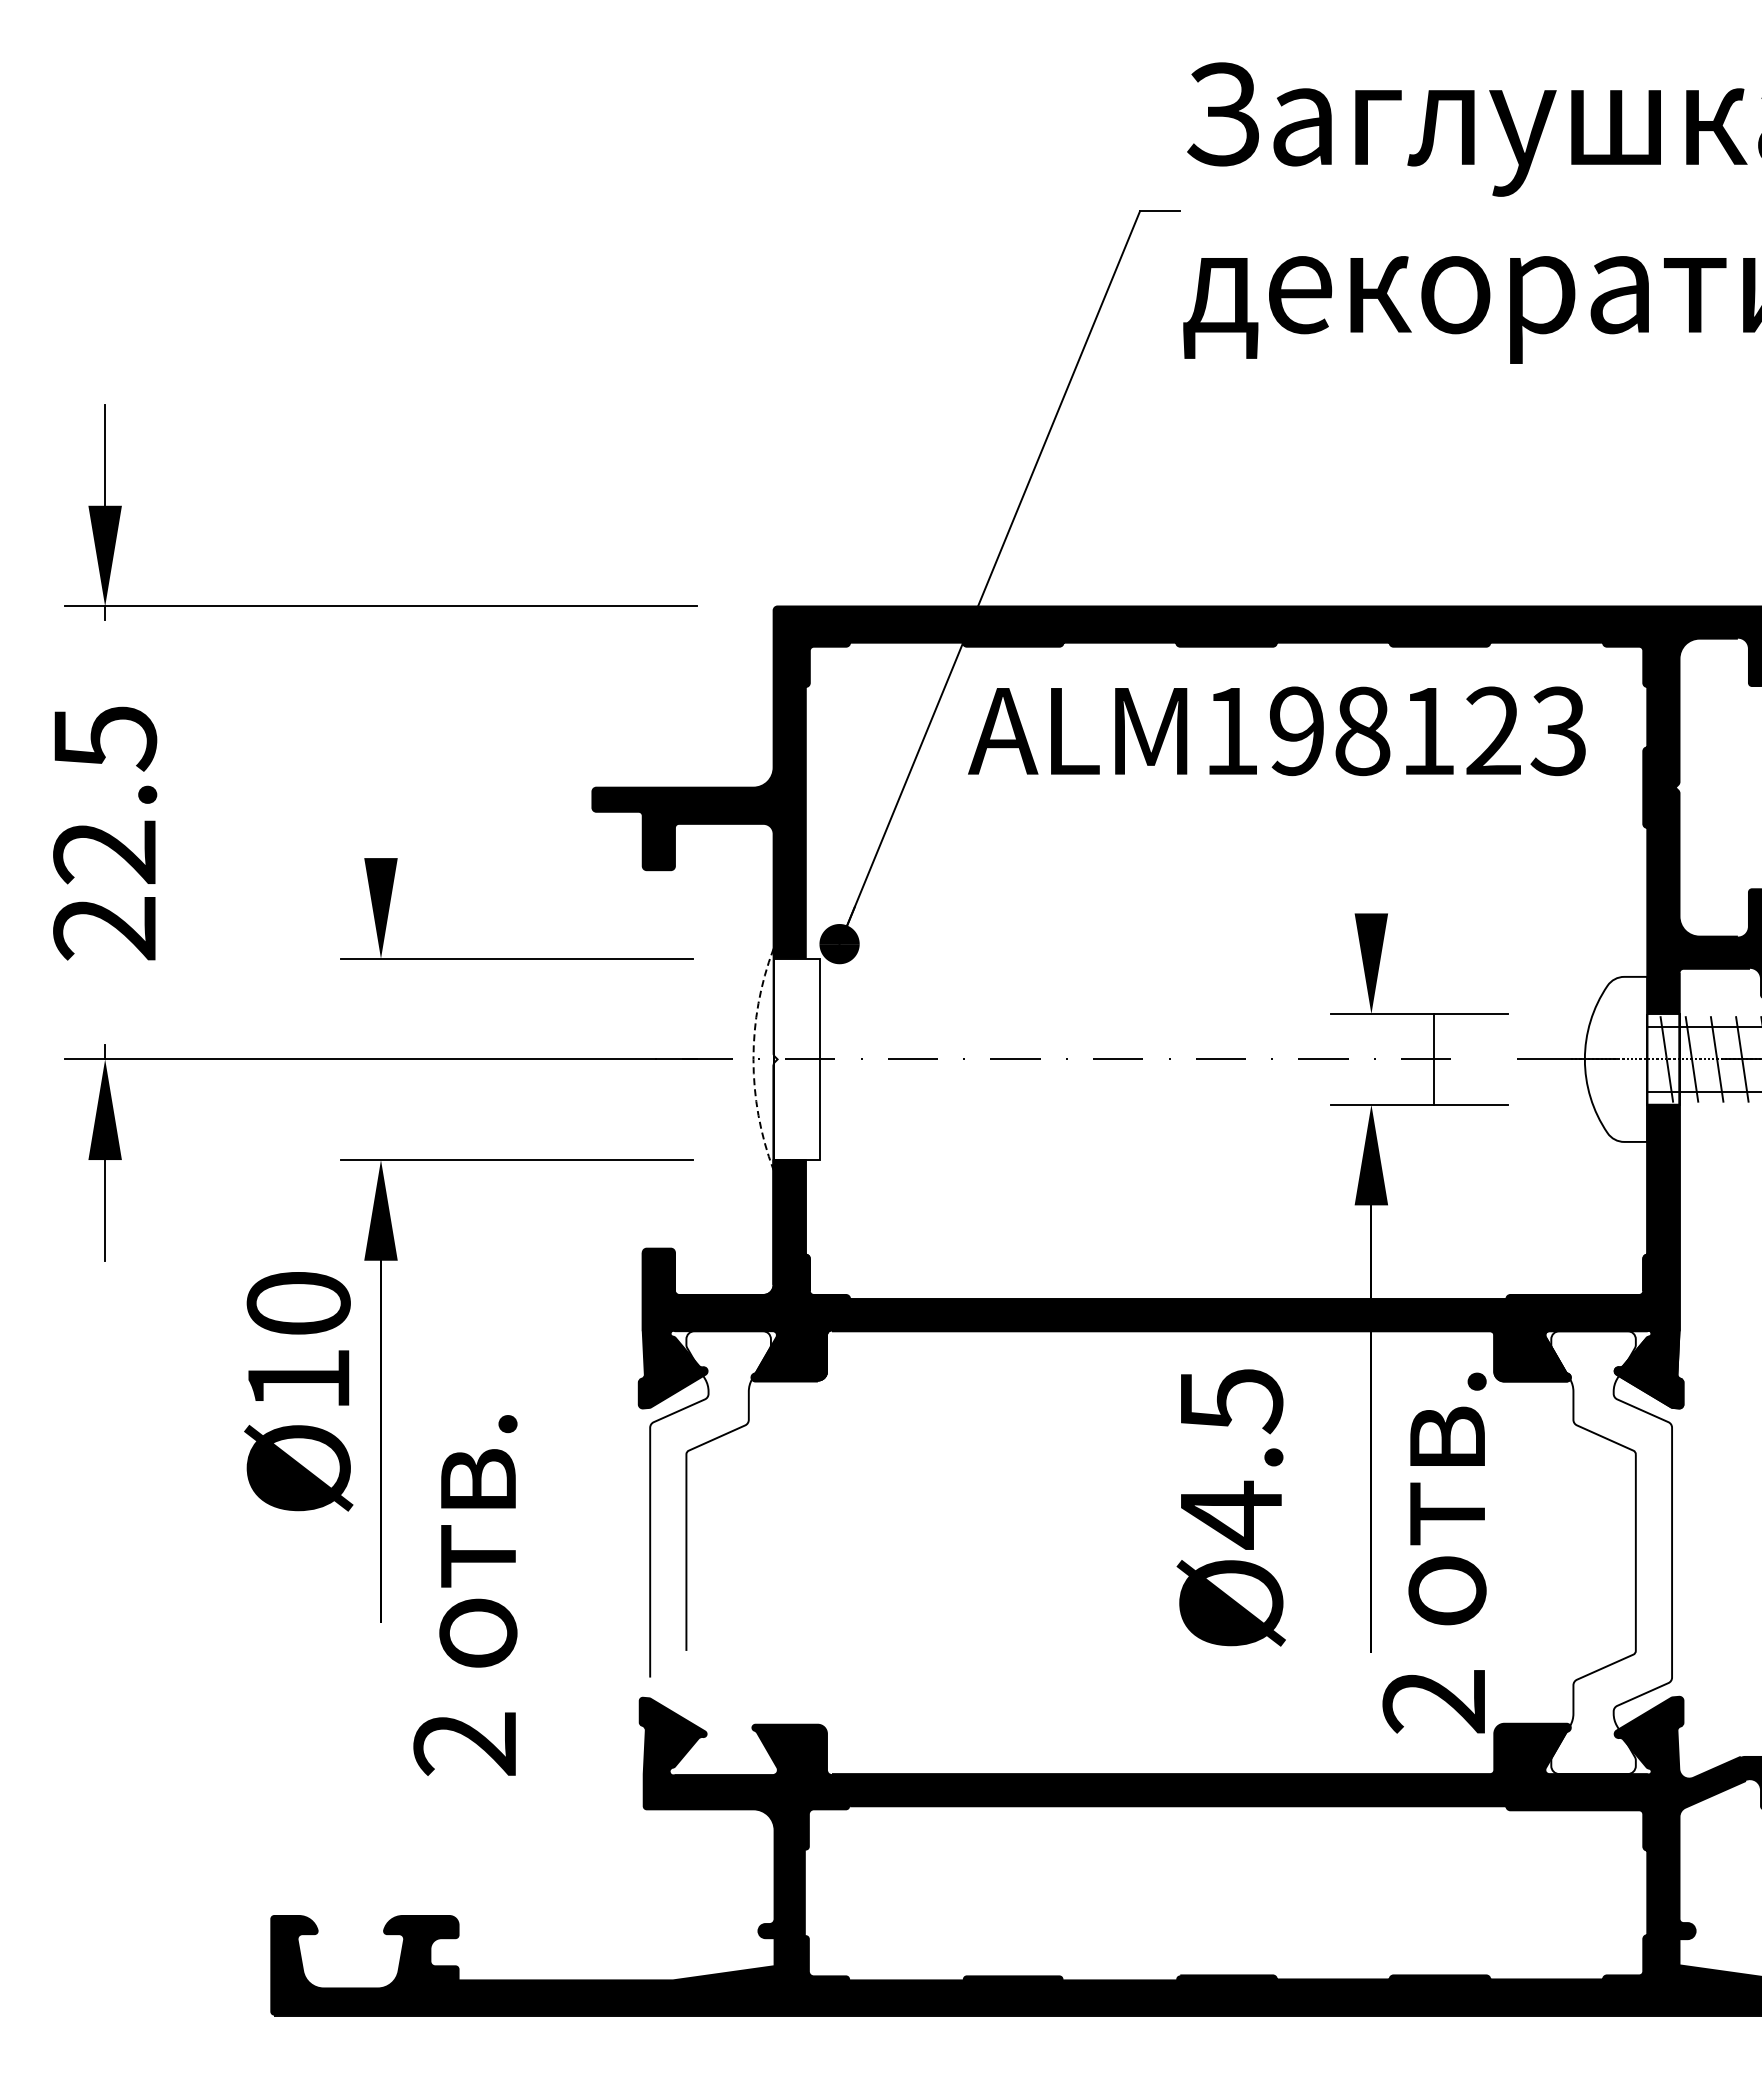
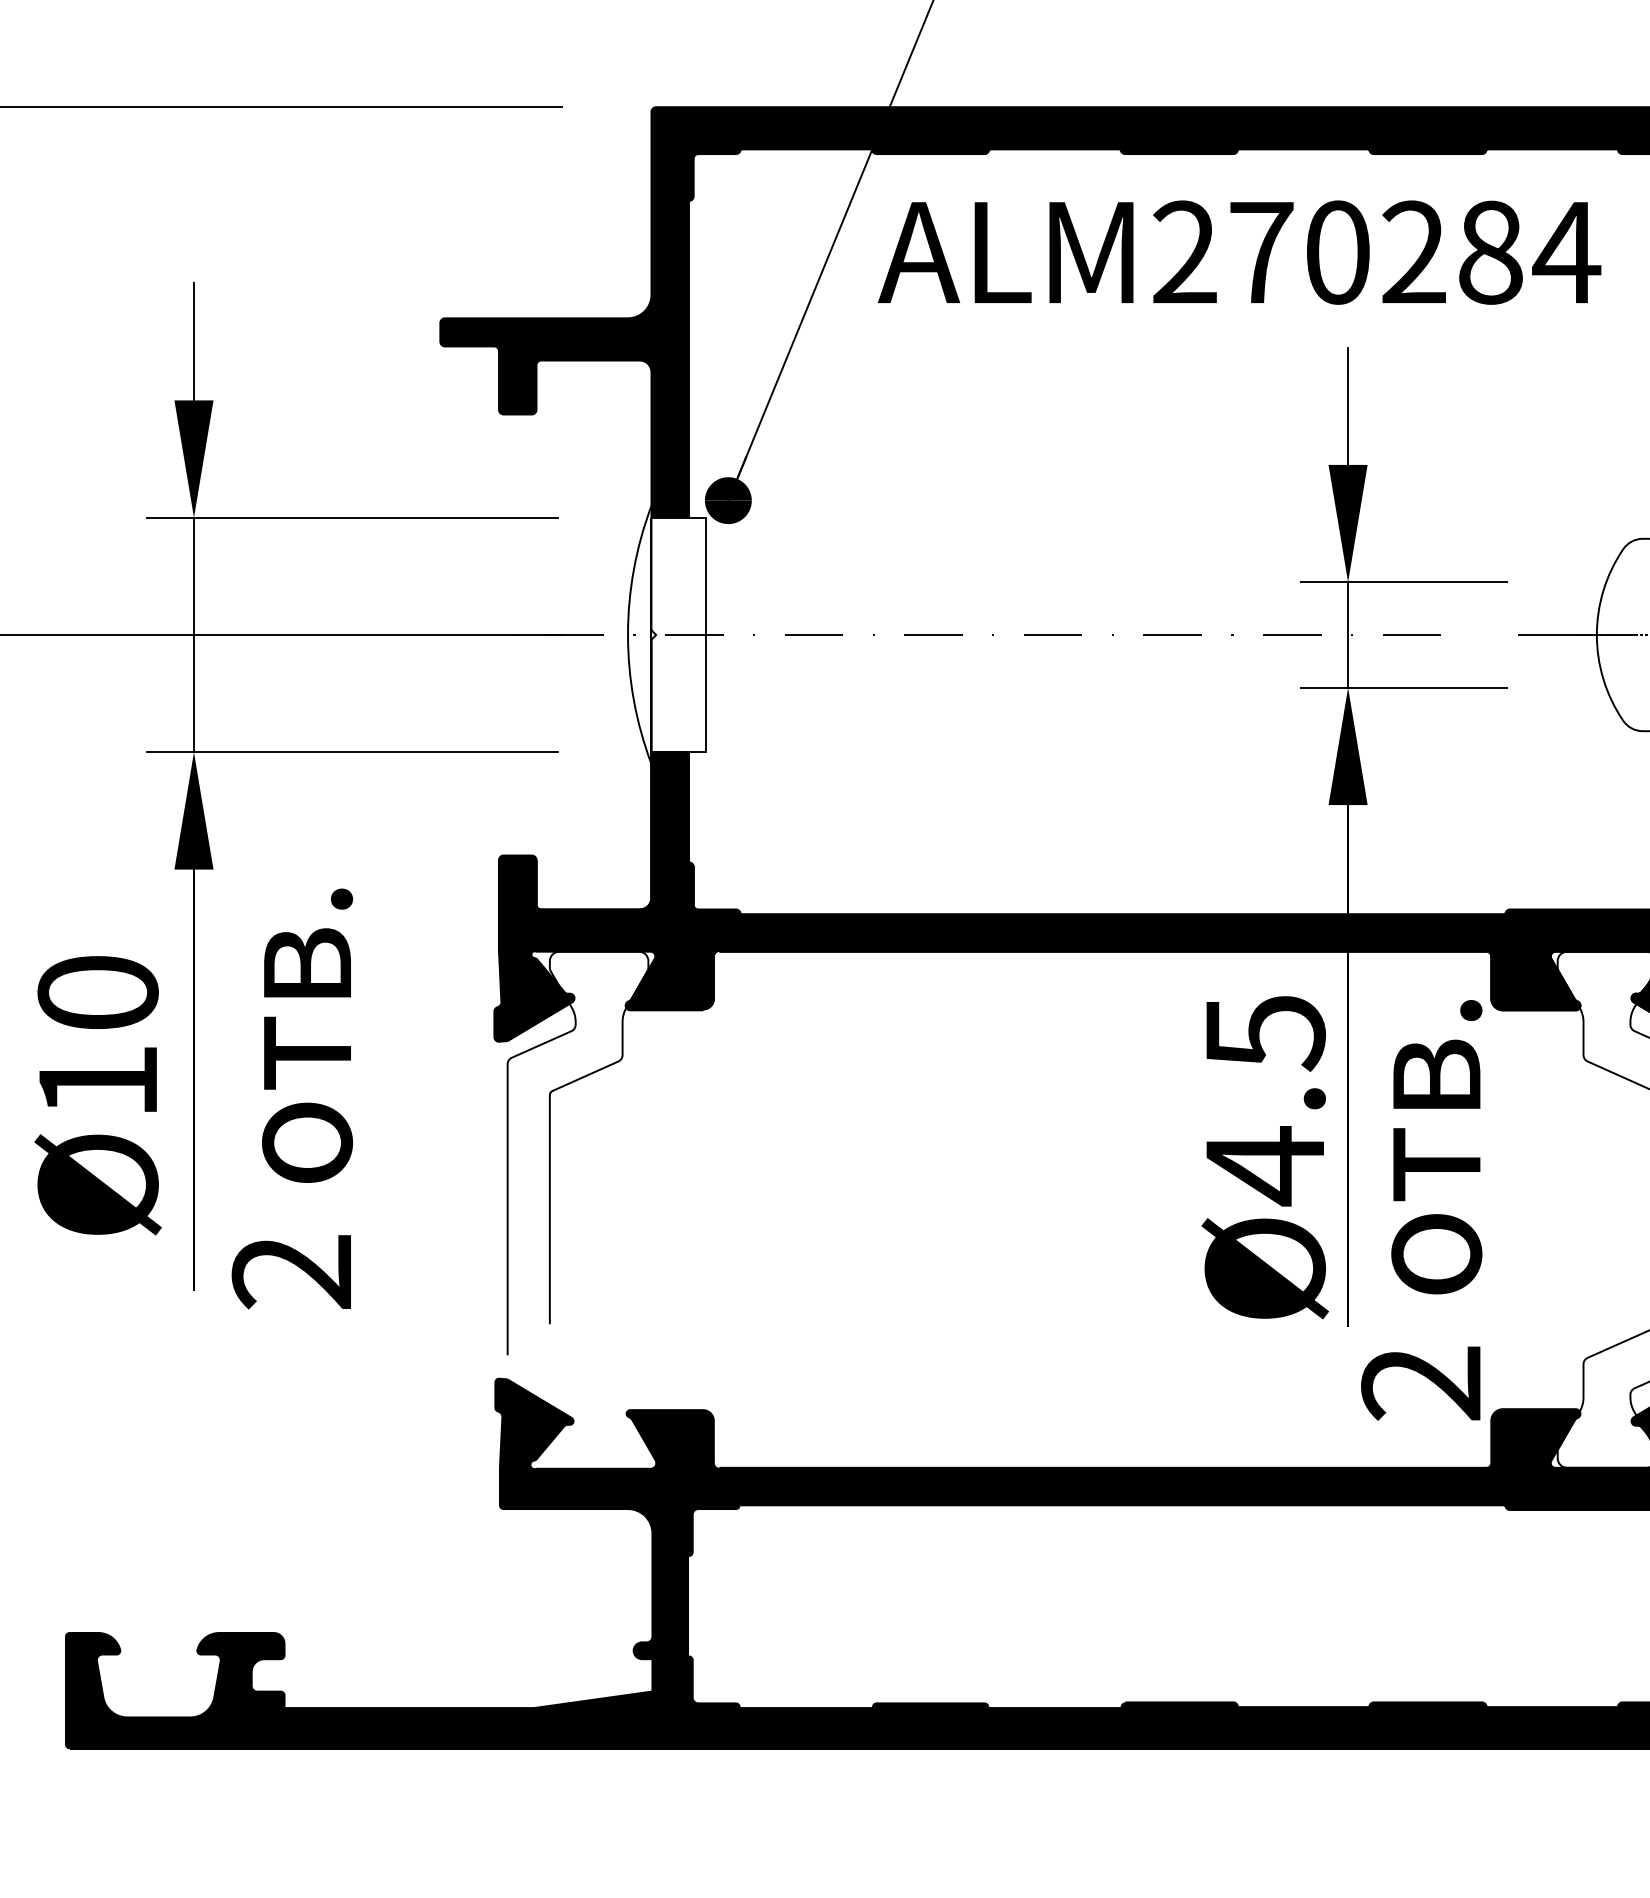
text: (1396, 731) -> (1377, 252), ALM198123 -> ALM270284
line: (381, 807) -> (194, 341), added
line: (1371, 862) -> (1348, 405), added
line: (381, 1059) -> (194, 635), added
arc: (753, 1059) -> (628, 635), dashed -> solid
line: (1434, 1059) -> (1348, 635), moved
text: (298, 1391) -> (97, 1095), moved
text: (1230, 1507) -> (1264, 1157), moved
text: (465, 1595) -> (292, 1098), moved

